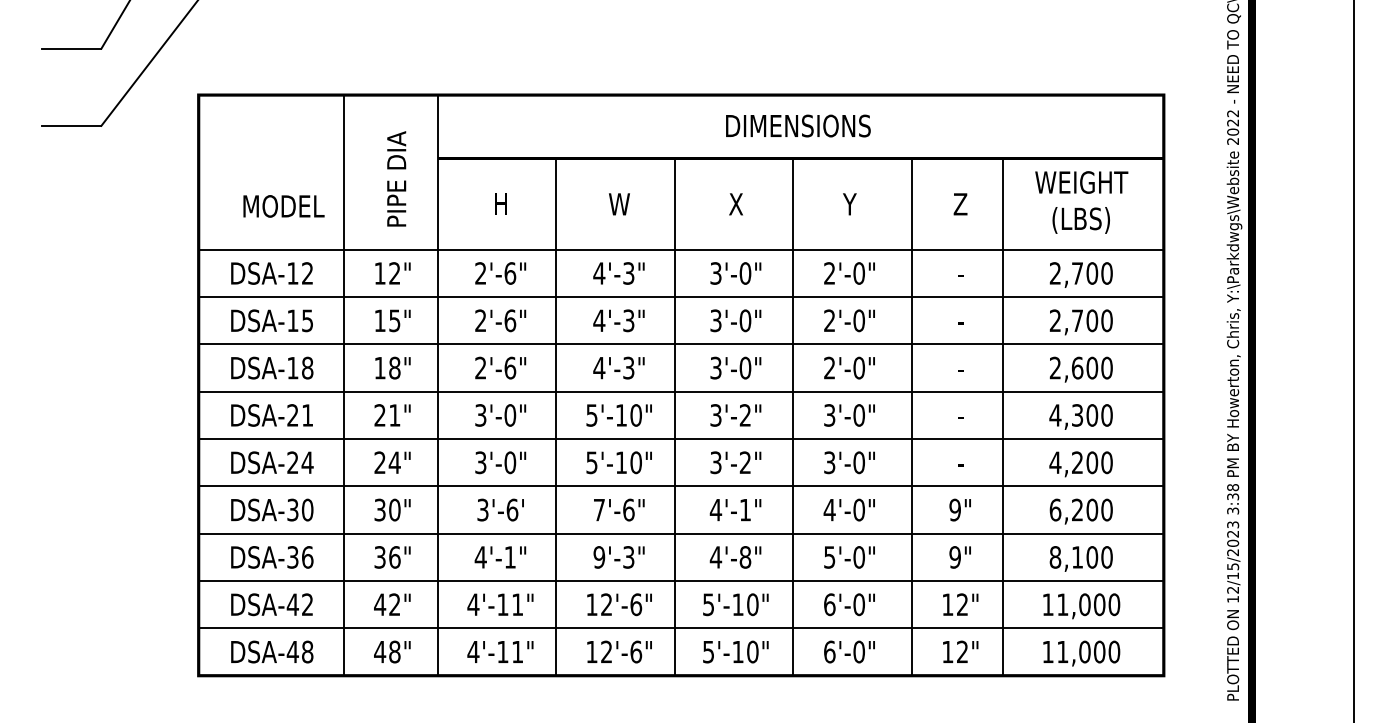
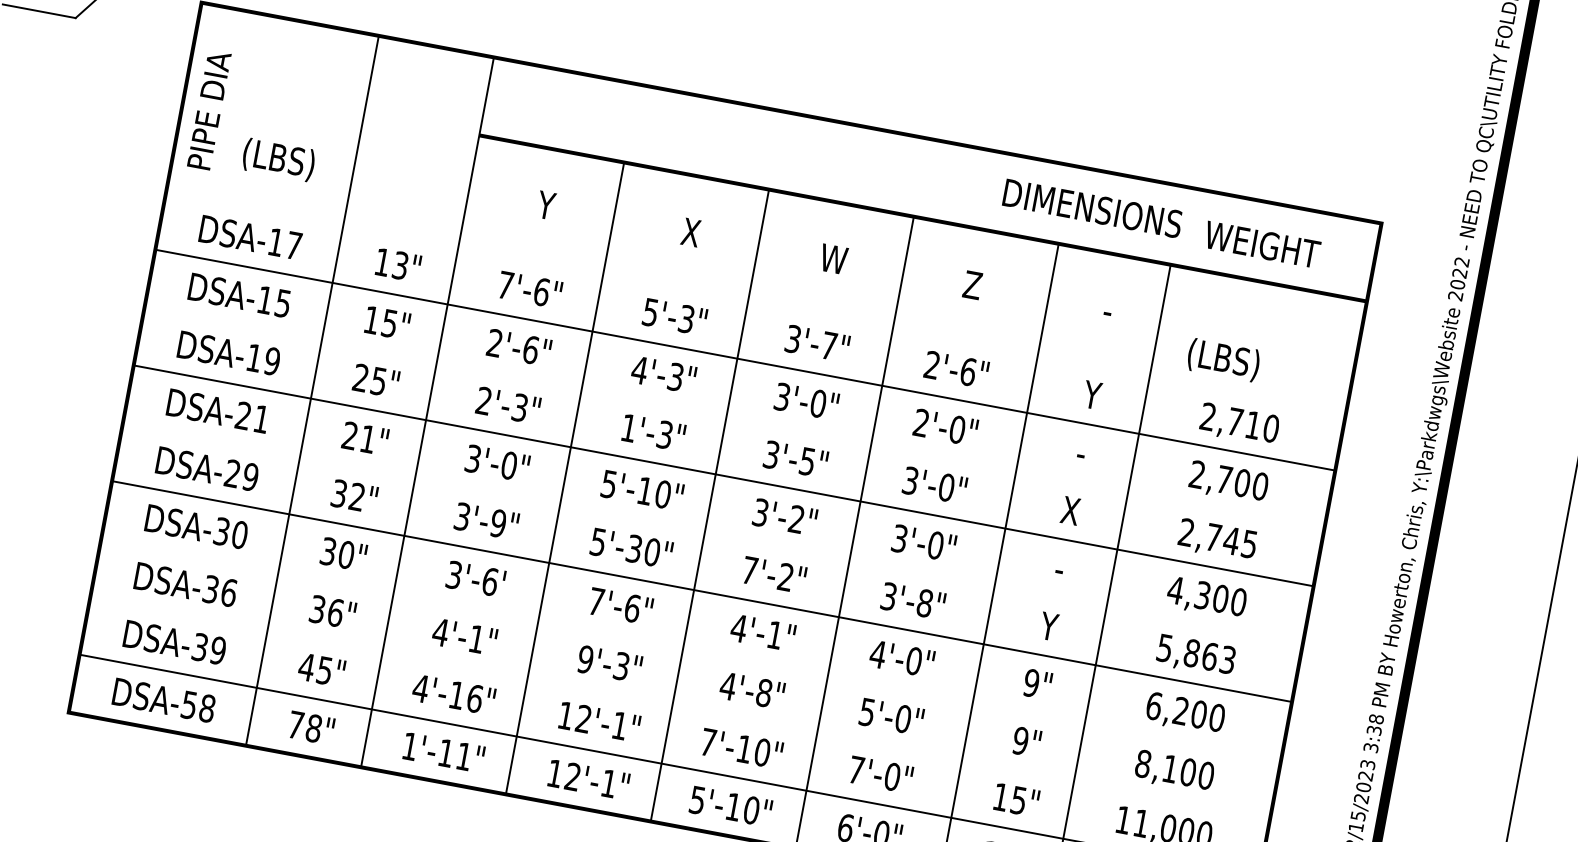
text: (798, 125) -> (1093, 208), moved
text: (396, 178) -> (209, 109), moved
text: (1081, 182) -> (1262, 244), moved
text: (500, 204) -> (545, 205), H -> Y
text: (619, 204) -> (691, 232), W -> X
text: (735, 204) -> (832, 259), X -> W
text: (849, 204) -> (972, 285), Y -> Z
text: (960, 204) -> (1107, 310), Z -> -
text: (283, 207) -> (279, 159), MODEL -> (LBS)
text: (1080, 220) -> (1222, 360), moved
line: (680, 249) -> (755, 301), removed
text: (307, 273) -> (293, 245), DSA-12 -> DSA-17
text: (394, 273) -> (400, 265), 12" -> 13"
text: (480, 273) -> (505, 285), 2'-6" -> 7'-6"
text: (599, 273) -> (650, 312), 4'-3" -> 5'-3"
text: (745, 273) -> (829, 345), 3'-0" -> 3'-7"
text: (859, 273) -> (968, 372), 2'-0" -> 2'-6"
text: (960, 273) -> (1092, 395), - -> Y
text: (1092, 273) -> (1253, 425), 2,700 -> 2,710
line: (680, 344) -> (733, 417), removed
text: (387, 367) -> (370, 378), 18" -> 25"
text: (510, 367) -> (520, 407), 2'-6" -> 2'-3"
text: (745, 367) -> (807, 460), 3'-0" -> 3'-5"
text: (1091, 367) -> (1230, 540), 2,600 -> 2,745
text: (307, 368) -> (272, 361), DSA-18 -> DSA-19
text: (599, 368) -> (629, 428), 4'-3" -> 1'-3"
text: (829, 368) -> (910, 481), 2'-0" -> 3'-0"
text: (960, 368) -> (1070, 511), - -> X
line: (680, 439) -> (711, 534), removed
text: (307, 462) -> (250, 476), DSA-24 -> DSA-29
text: (387, 462) -> (348, 495), 24" -> 32"
text: (510, 462) -> (498, 523), 3'-0" -> 3'-9"
text: (621, 462) -> (634, 548), 5'-10" -> 5'-30"
text: (715, 462) -> (749, 570), 3'-2" -> 7'-2"
text: (858, 462) -> (924, 602), 3'-0" -> 3'-8"
text: (960, 462) -> (1048, 626), - -> Y
text: (1080, 462) -> (1195, 653), 4,200 -> 5,863
line: (680, 533) -> (690, 648), removed
line: (680, 581) -> (679, 707), removed
text: (299, 604) -> (208, 648), DSA-42 -> DSA-39
text: (394, 604) -> (324, 670), 42" -> 45"
text: (517, 604) -> (474, 698), 4'-11" -> 4'-16"
text: (636, 604) -> (620, 725), 12'-6" -> 12'-1"
text: (708, 604) -> (708, 742), 5'-10" -> 7'-10"
text: (829, 604) -> (856, 769), 6'-0" -> 7'-0"
text: (962, 604) -> (1018, 800), 12" -> 15"
text: (636, 651) -> (609, 783), 12'-6" -> 12'-1"
text: (292, 652) -> (188, 705), DSA-48 -> DSA-58
text: (380, 652) -> (296, 725), 48" -> 78"
text: (473, 652) -> (410, 747), 4'-11" -> 1'-11"

